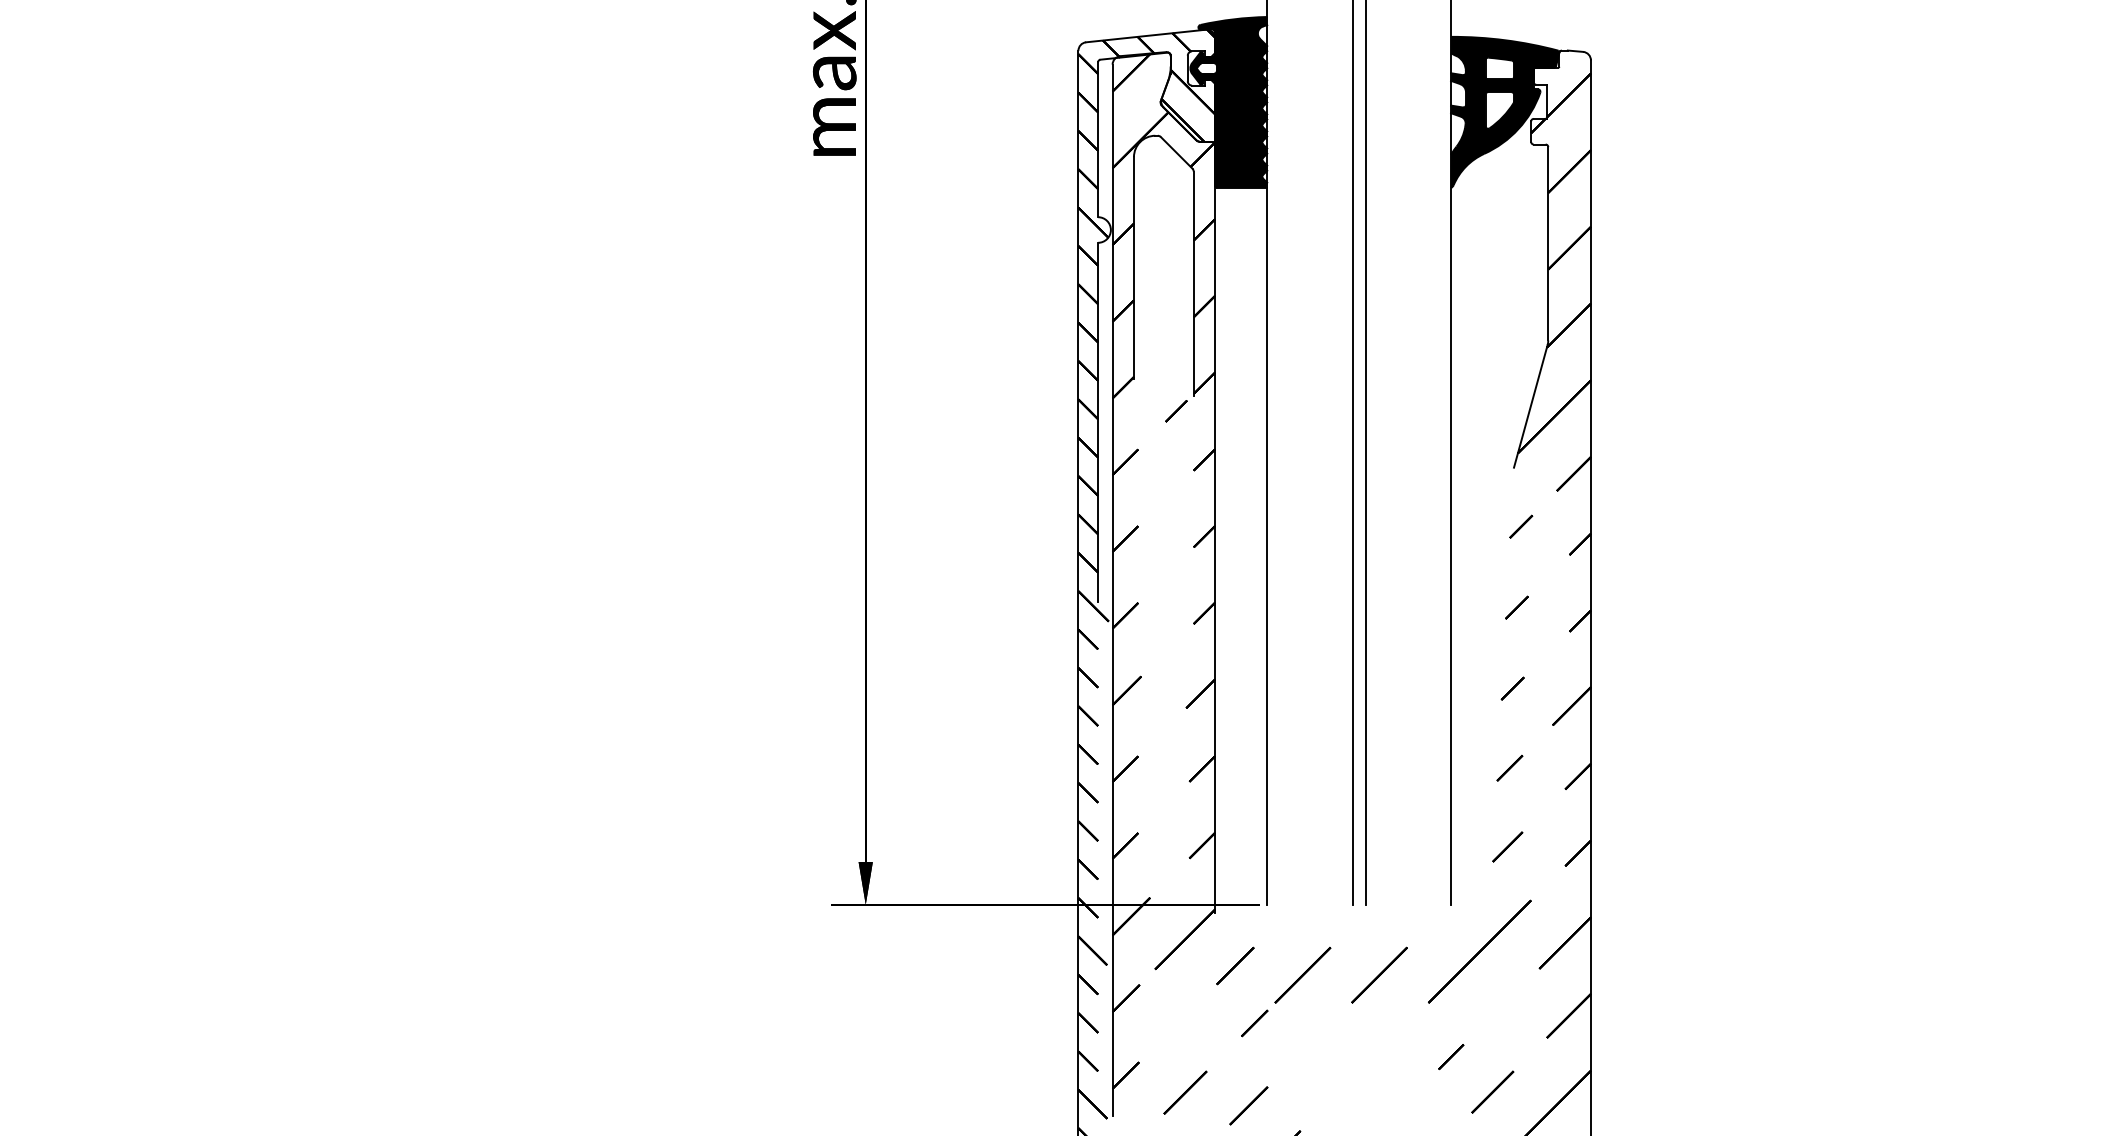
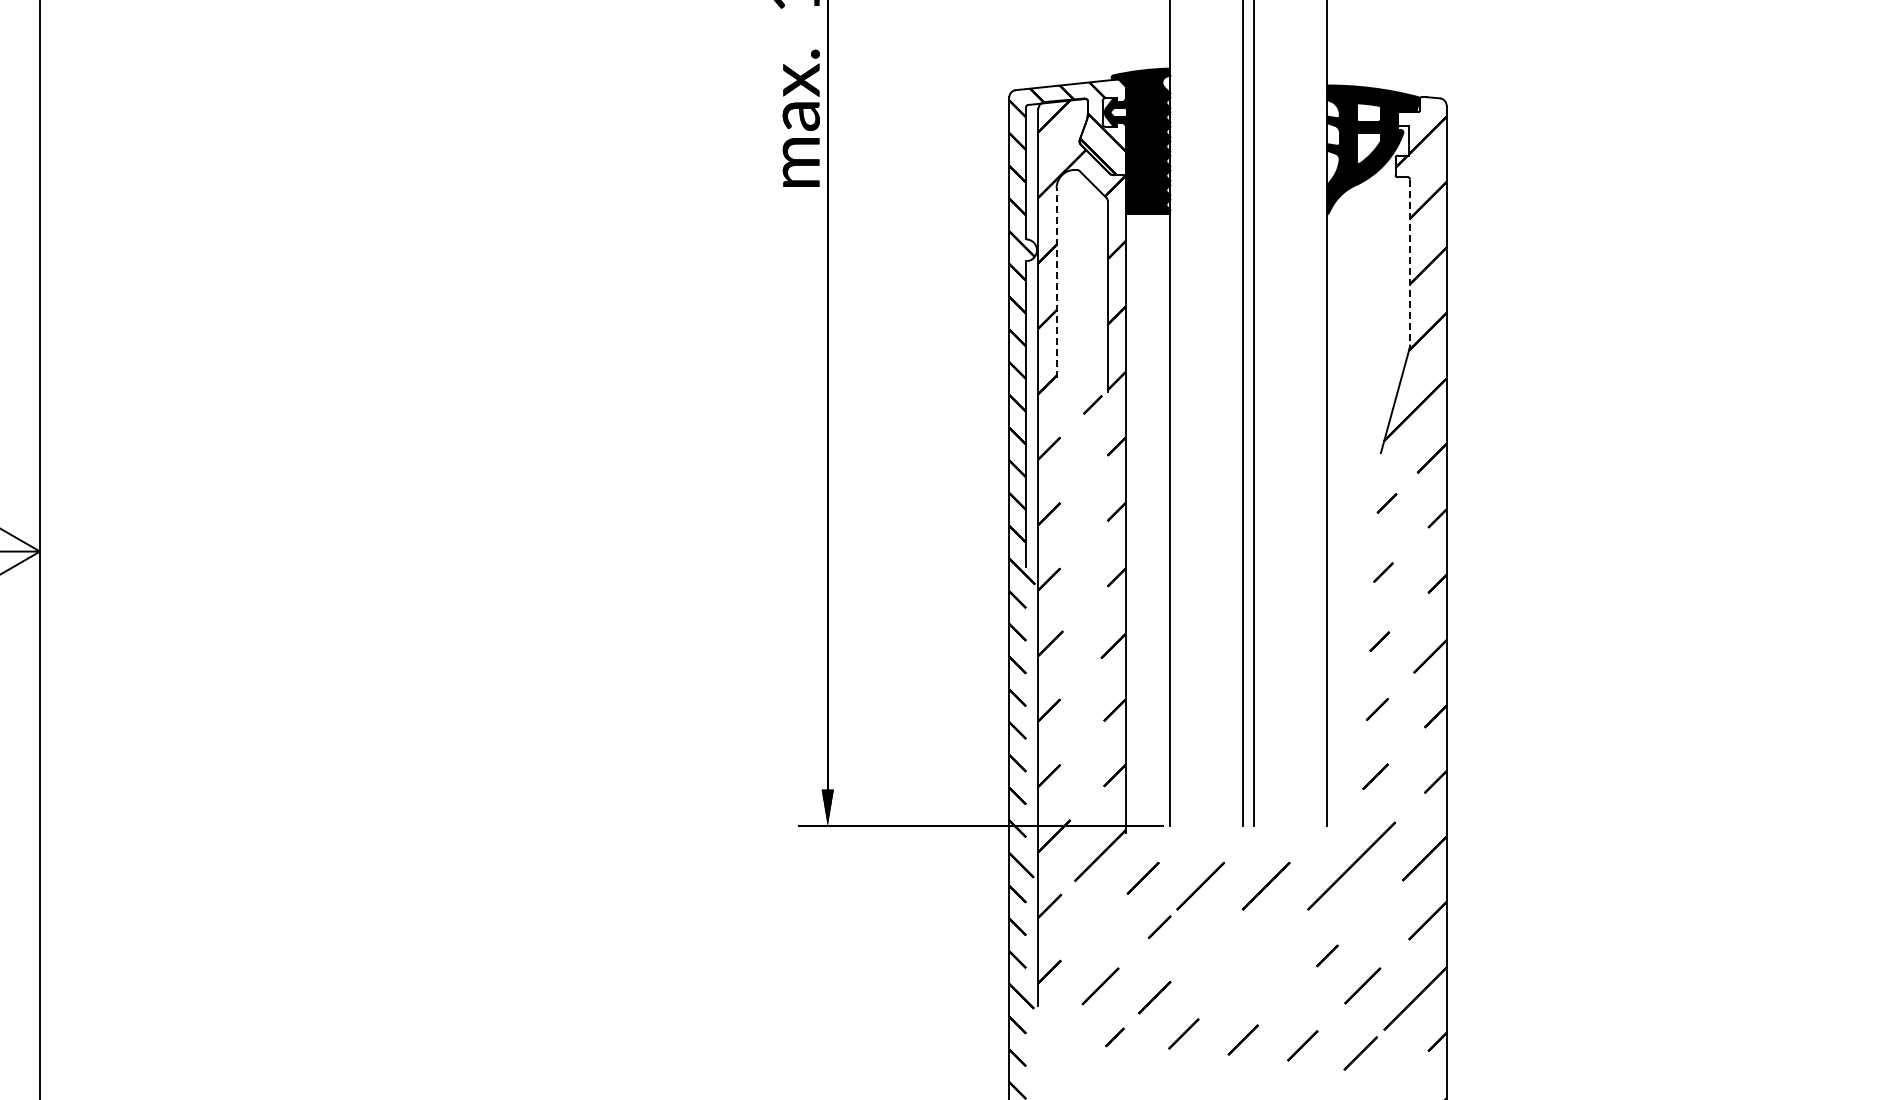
line: (1548, 244) -> (1410, 262), solid -> dashed
line: (1133, 267) -> (1056, 282), solid -> dashed

